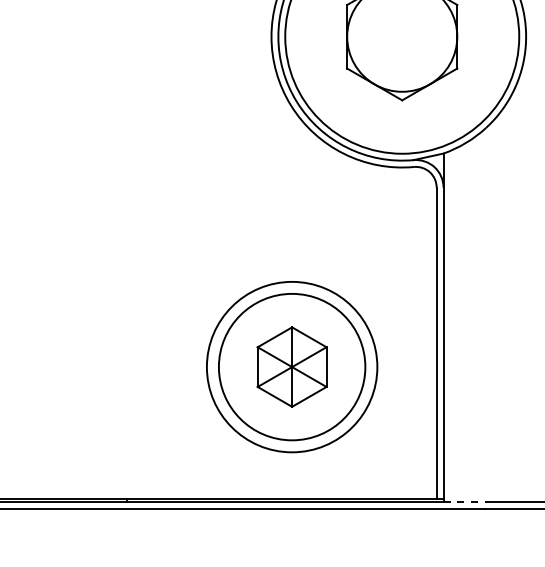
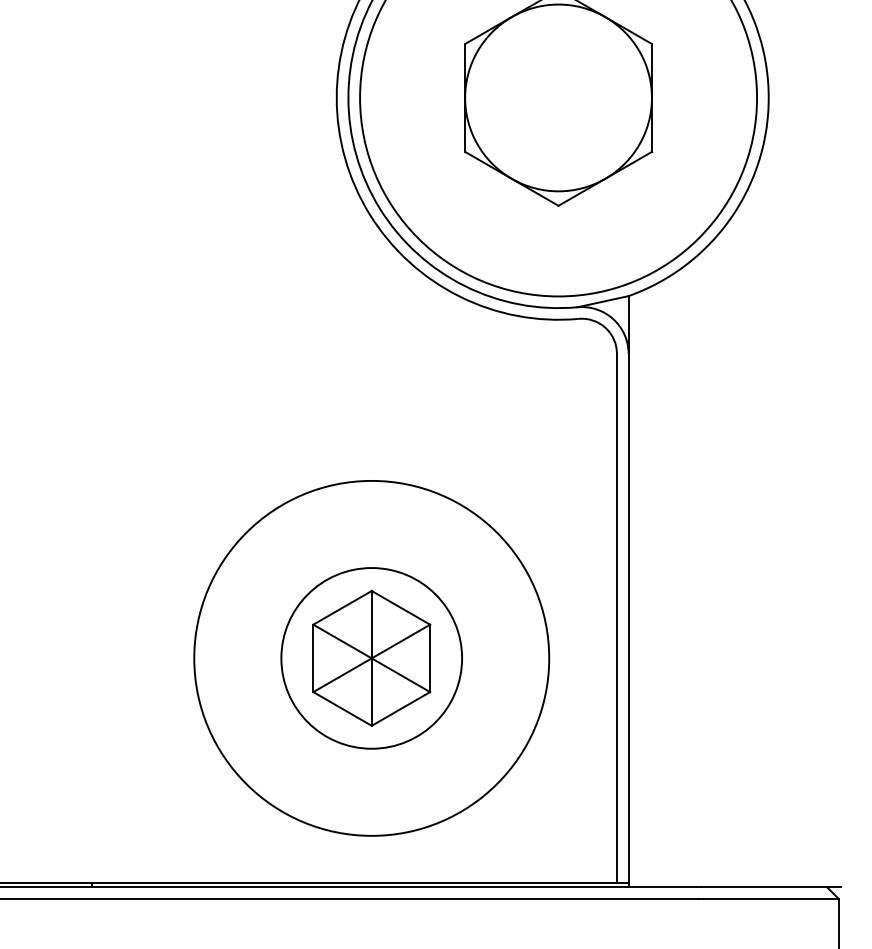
circle: (291, 366) -> (370, 657), size x0.62
circle: (291, 366) -> (370, 657), size x1.43
line: (465, 501) -> (665, 886), dashed -> solid

